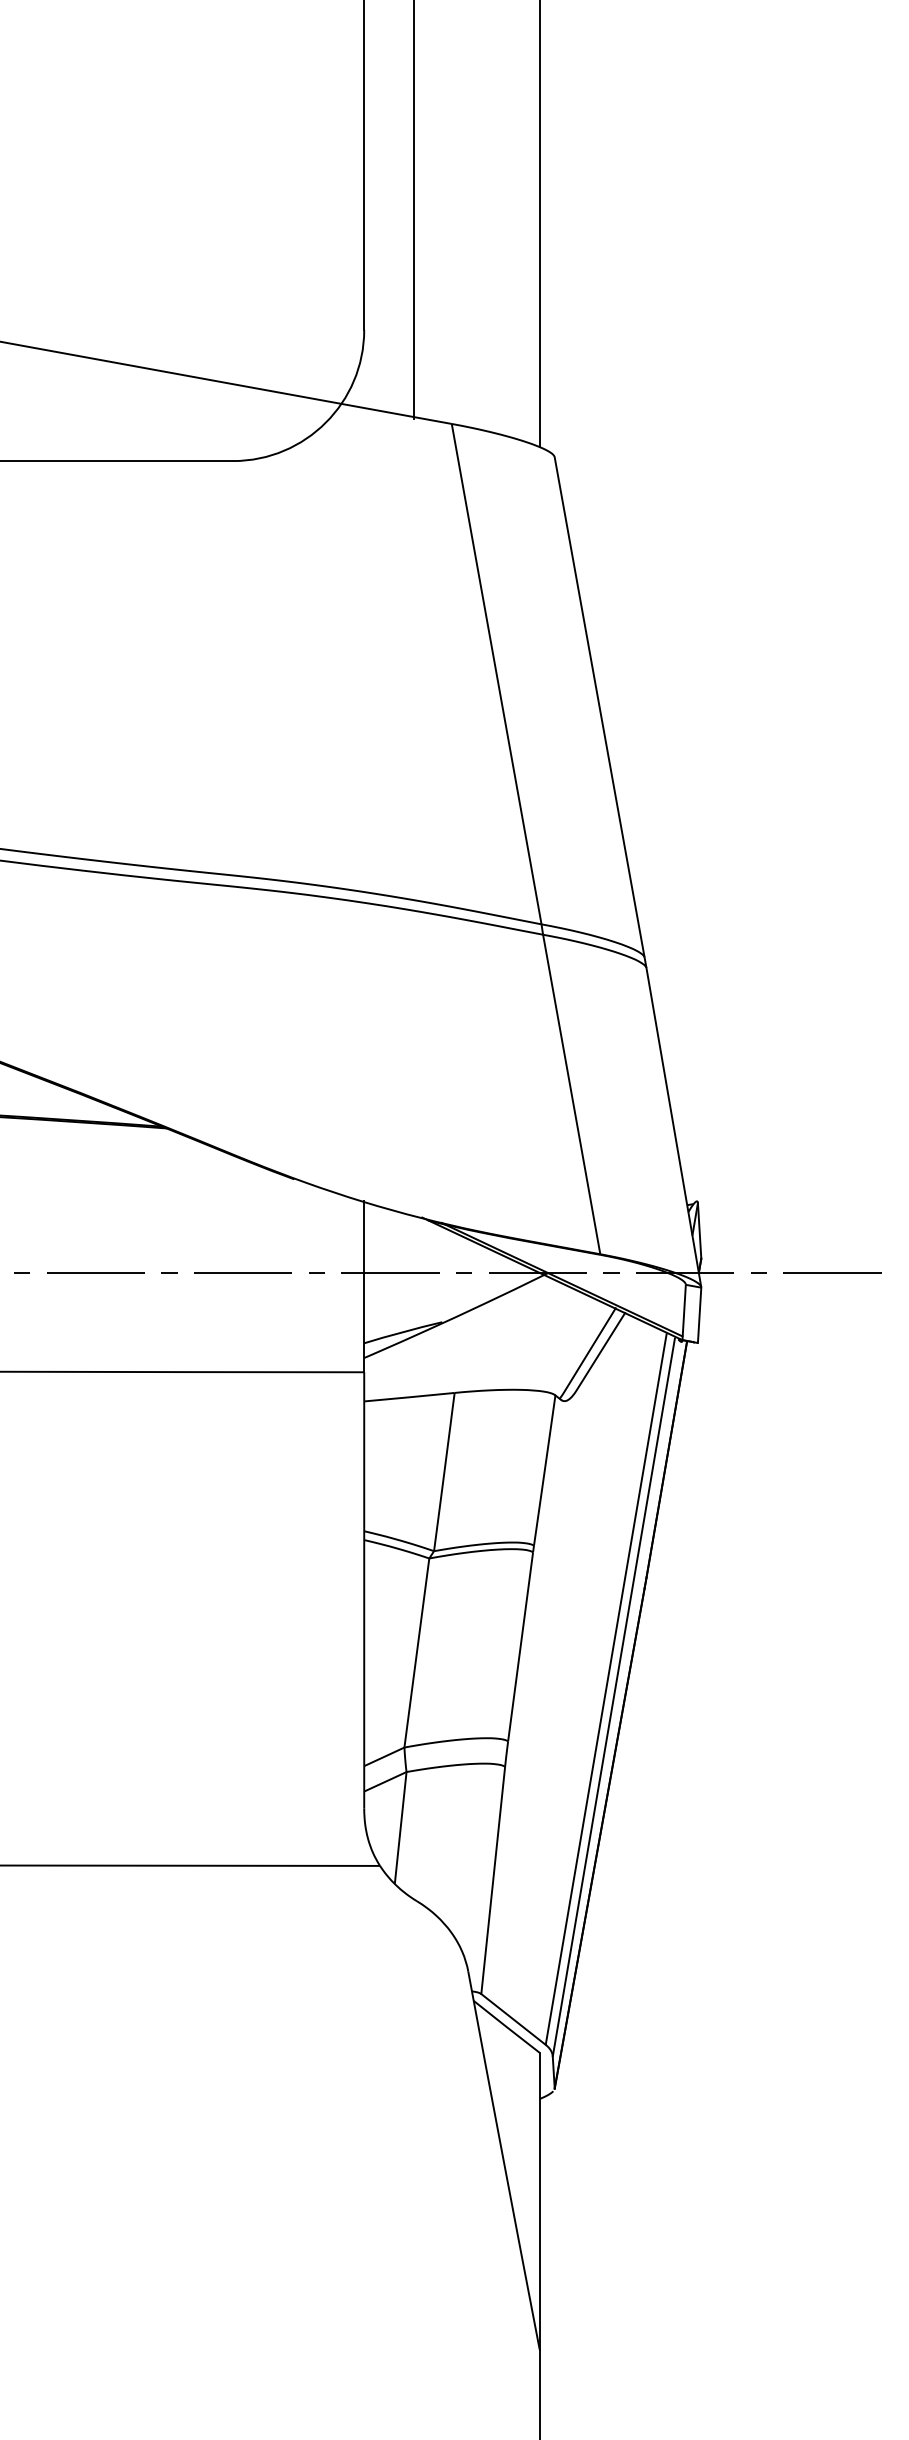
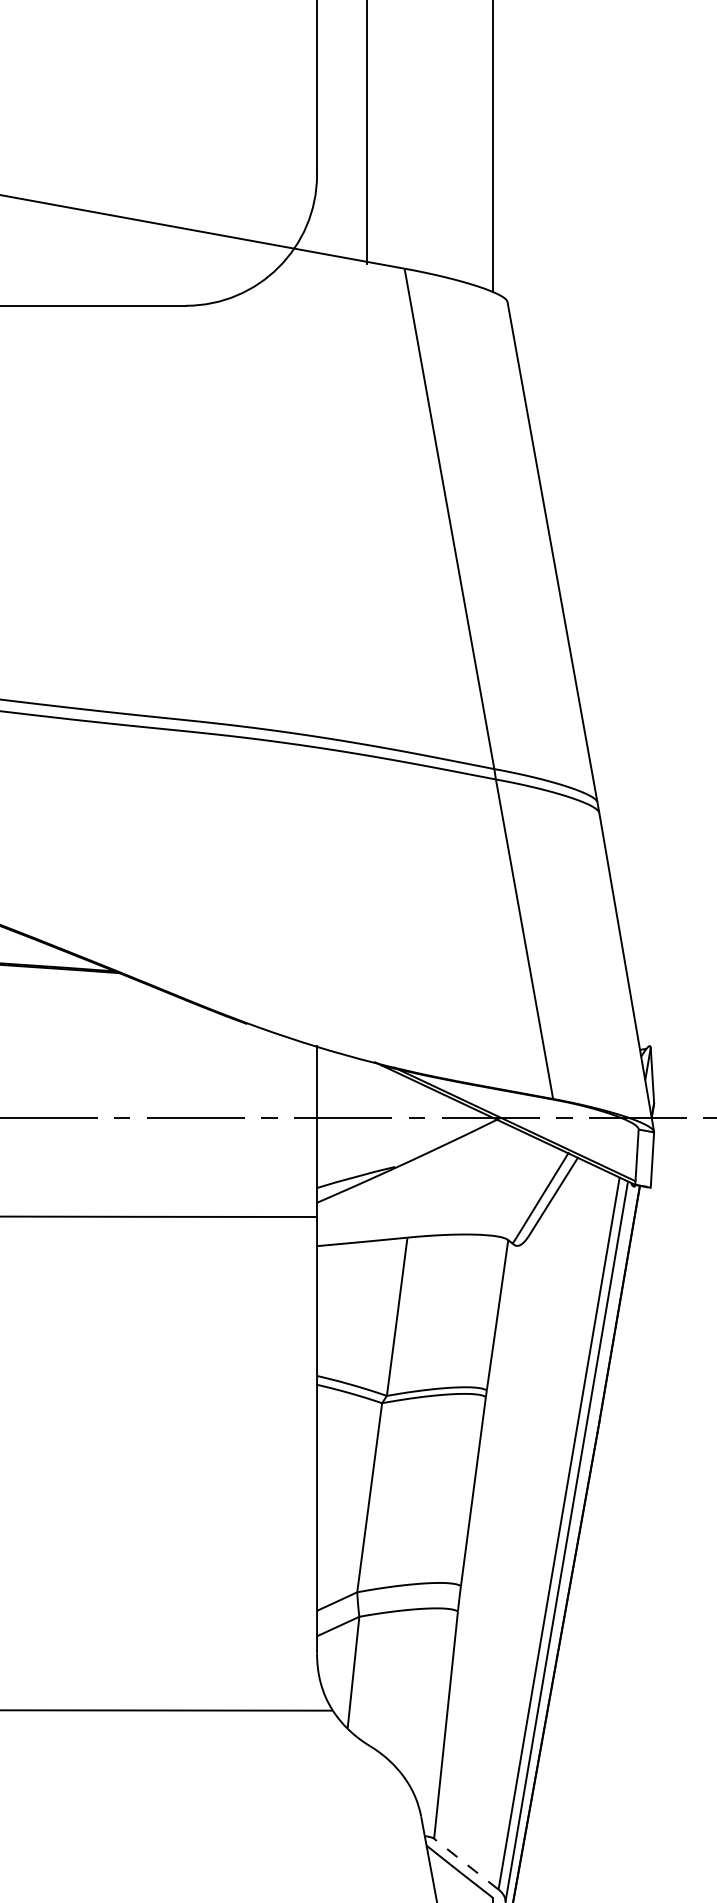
line: (513, 2019) -> (466, 1864), solid -> dashed

